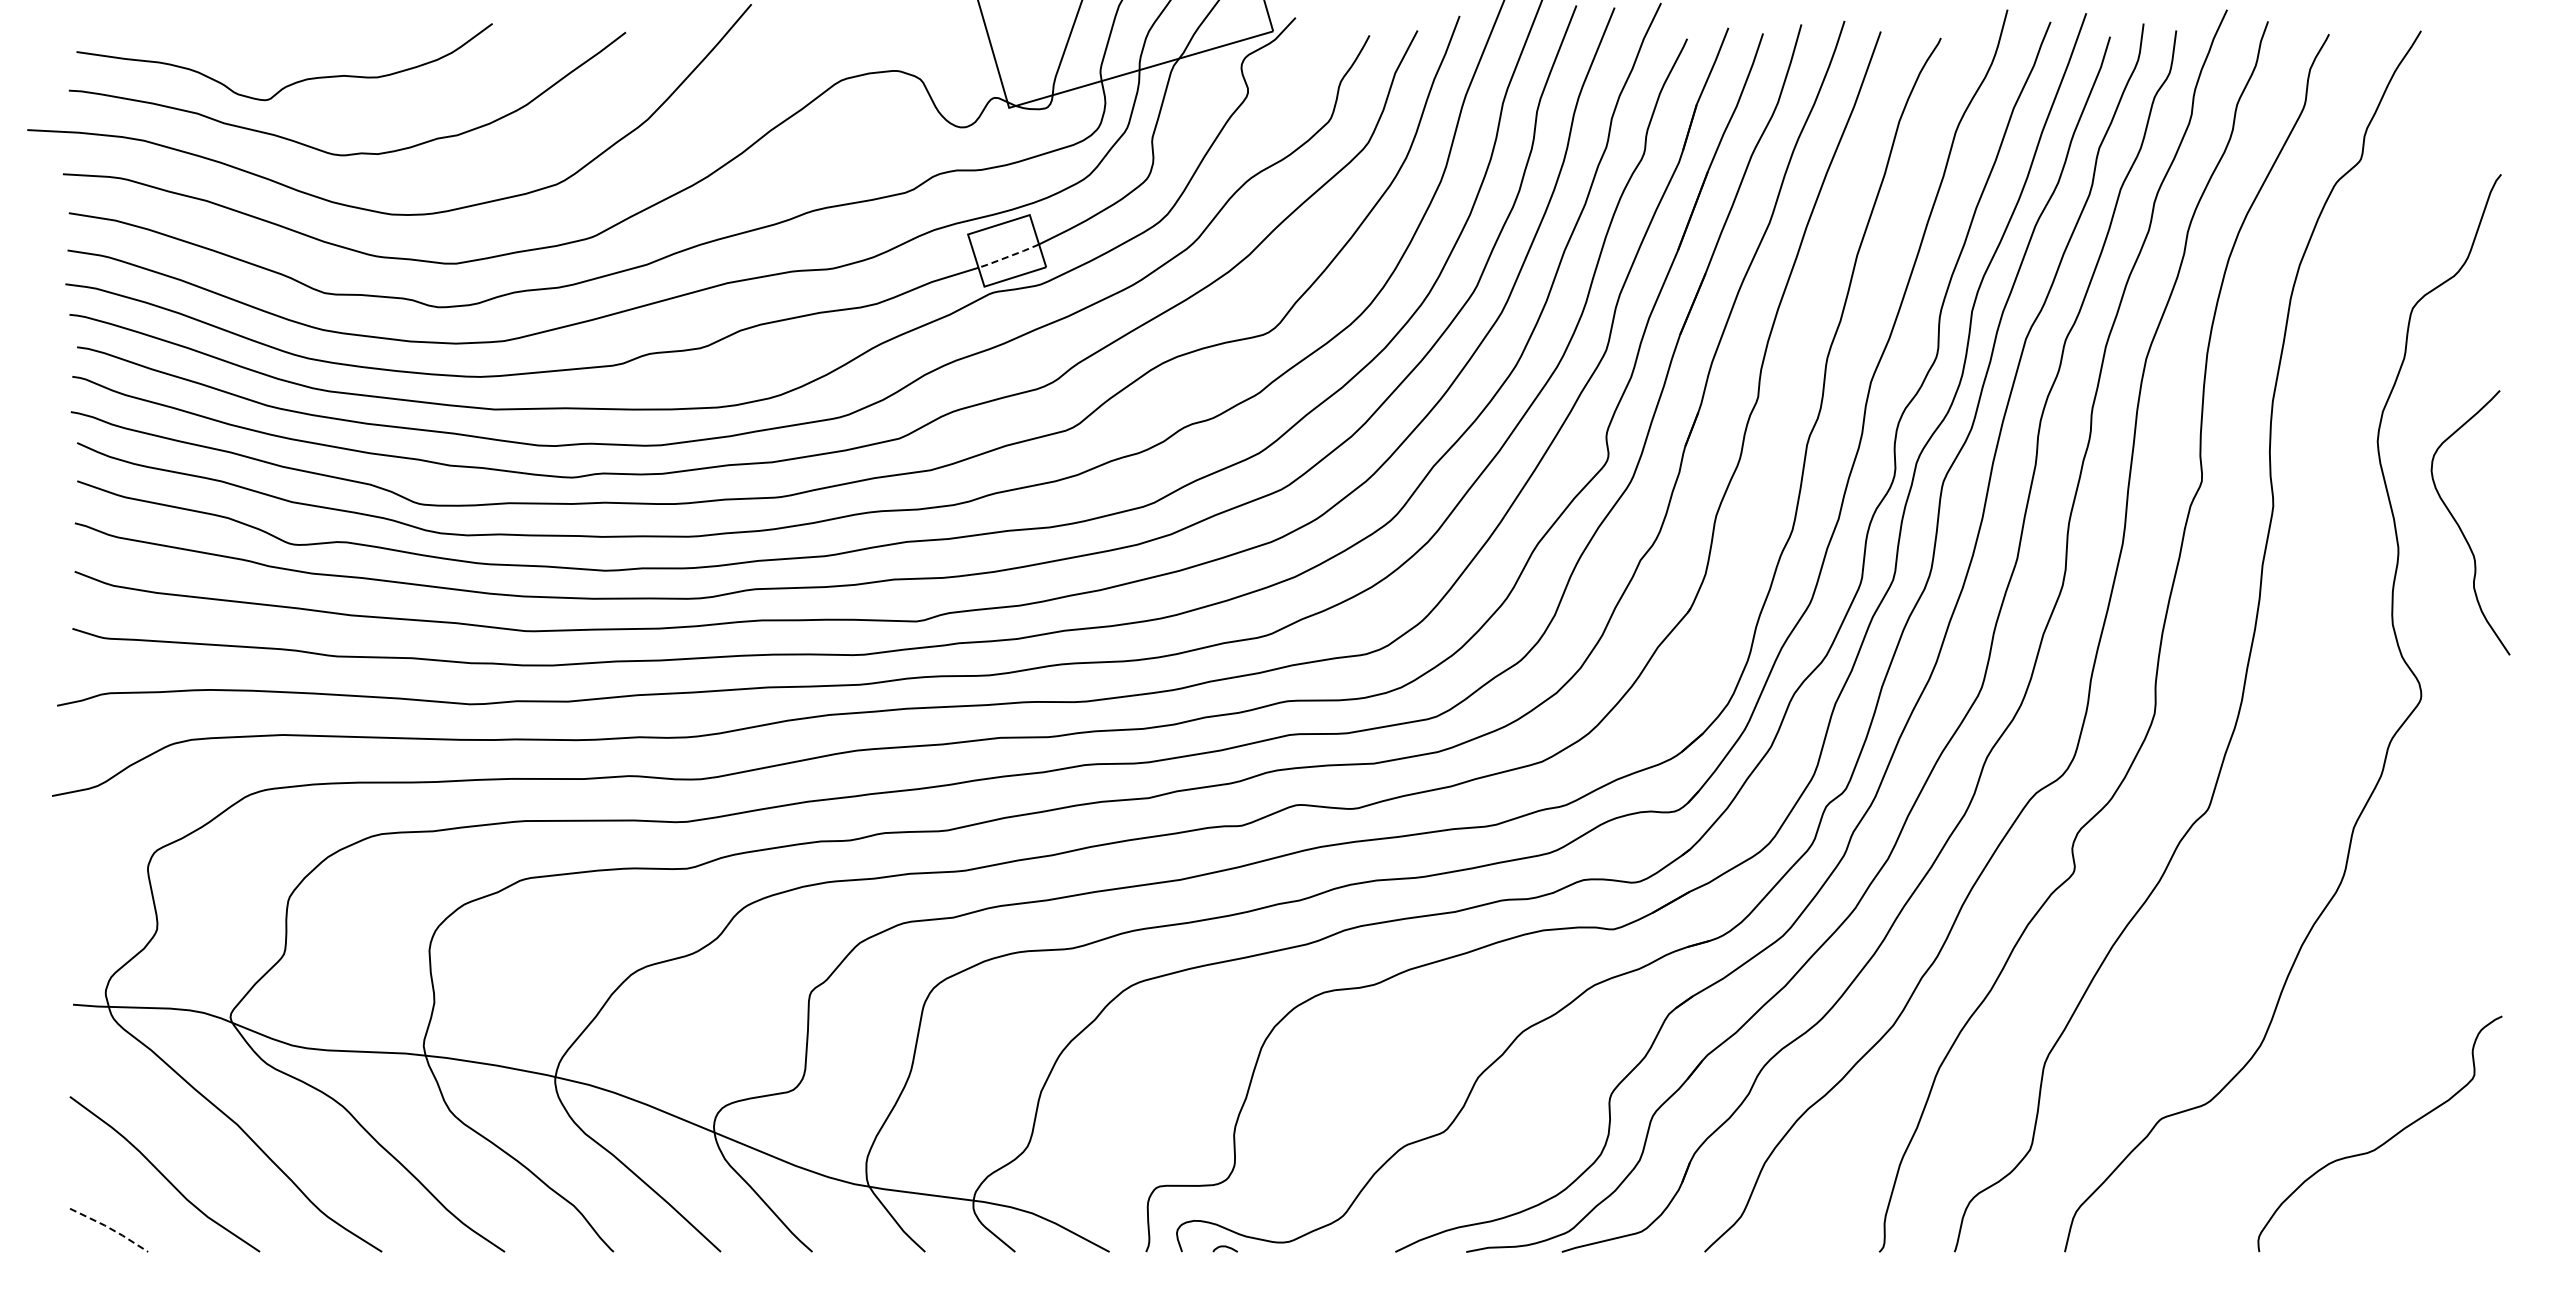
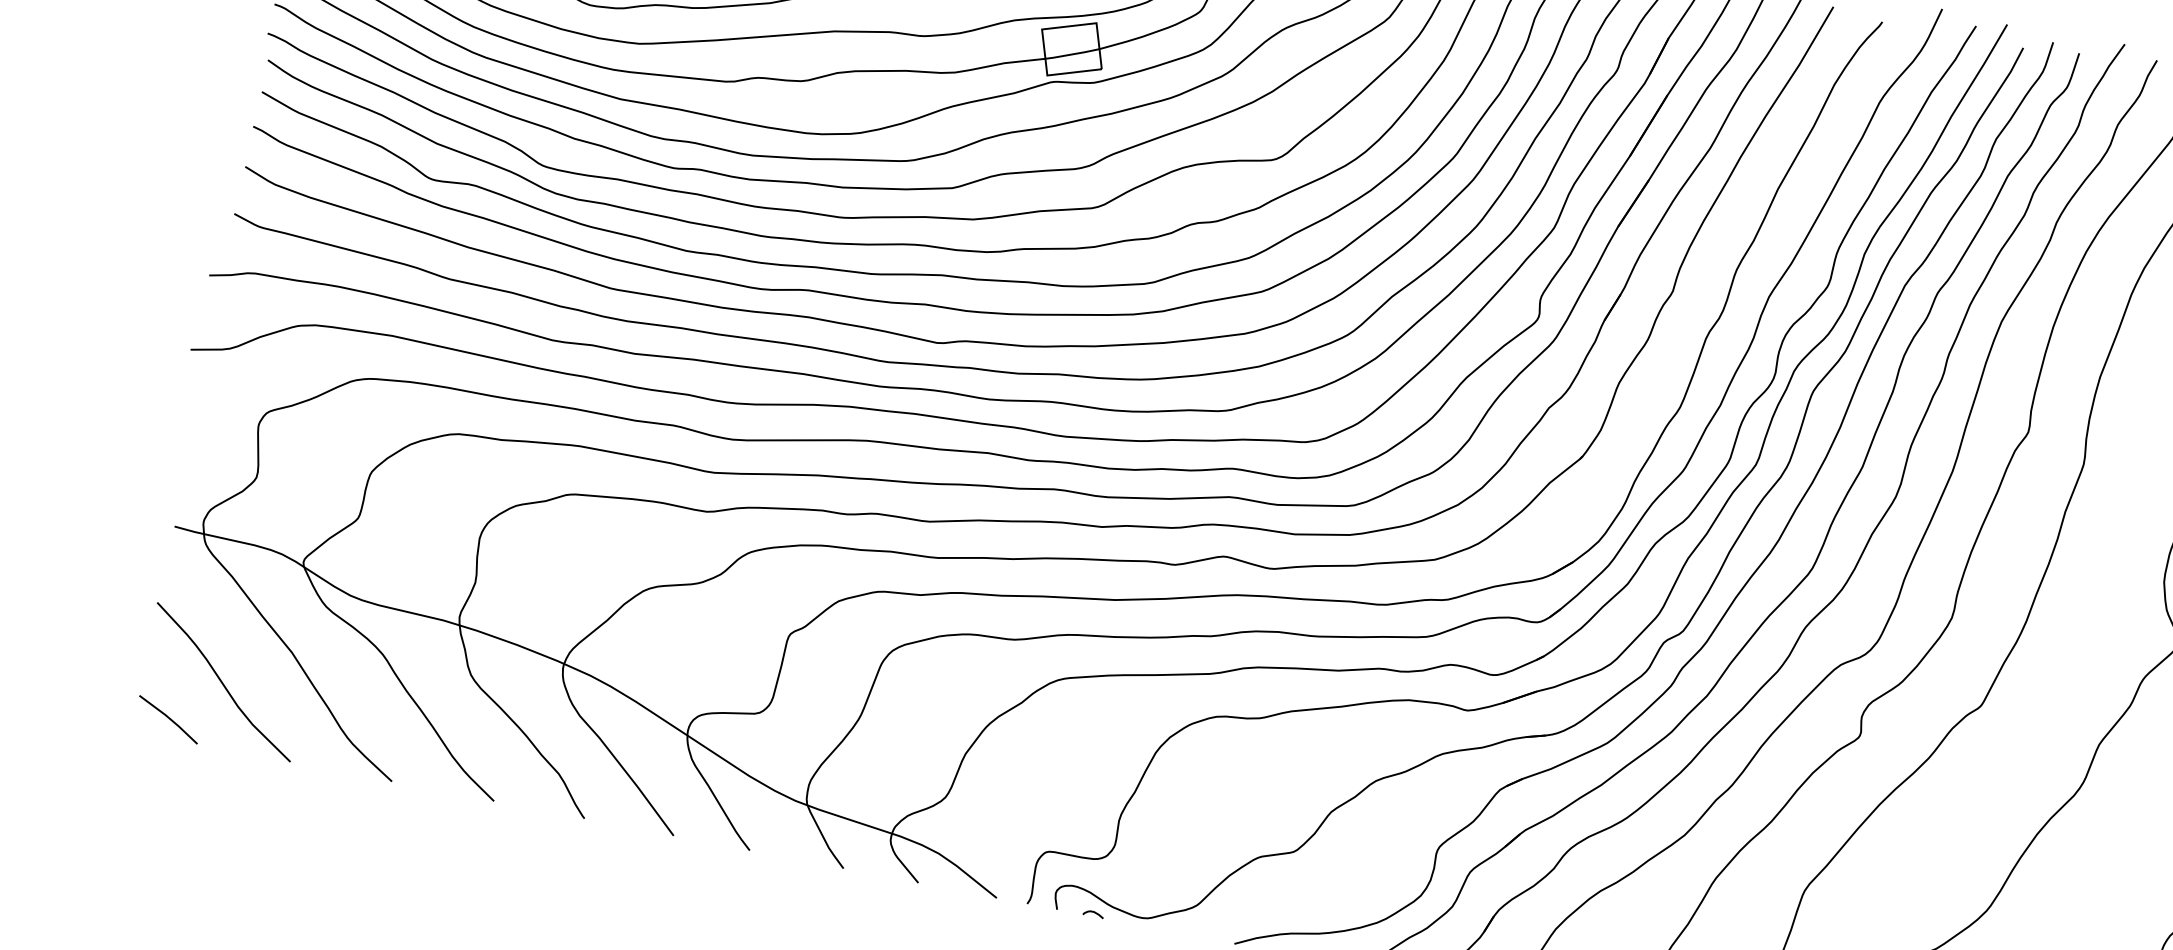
line: (1008, 256) -> (1072, 54), dashed -> solid
line: (110, 1228) -> (169, 718), dashed -> solid

